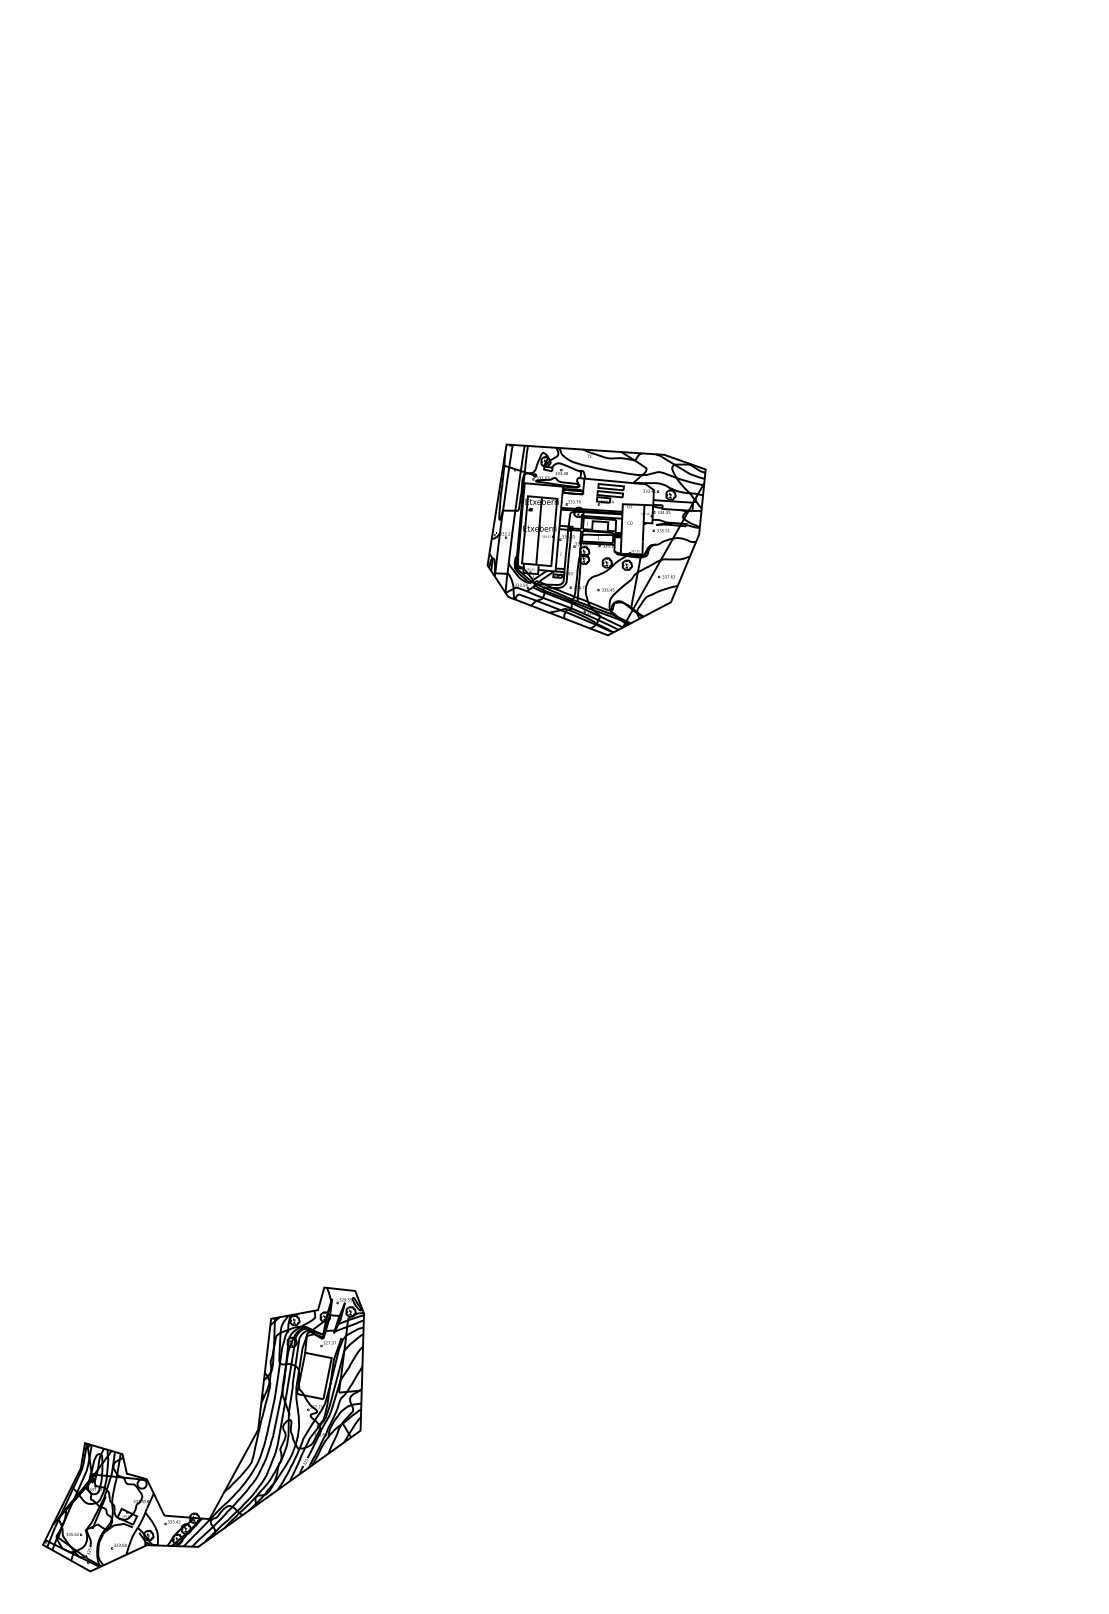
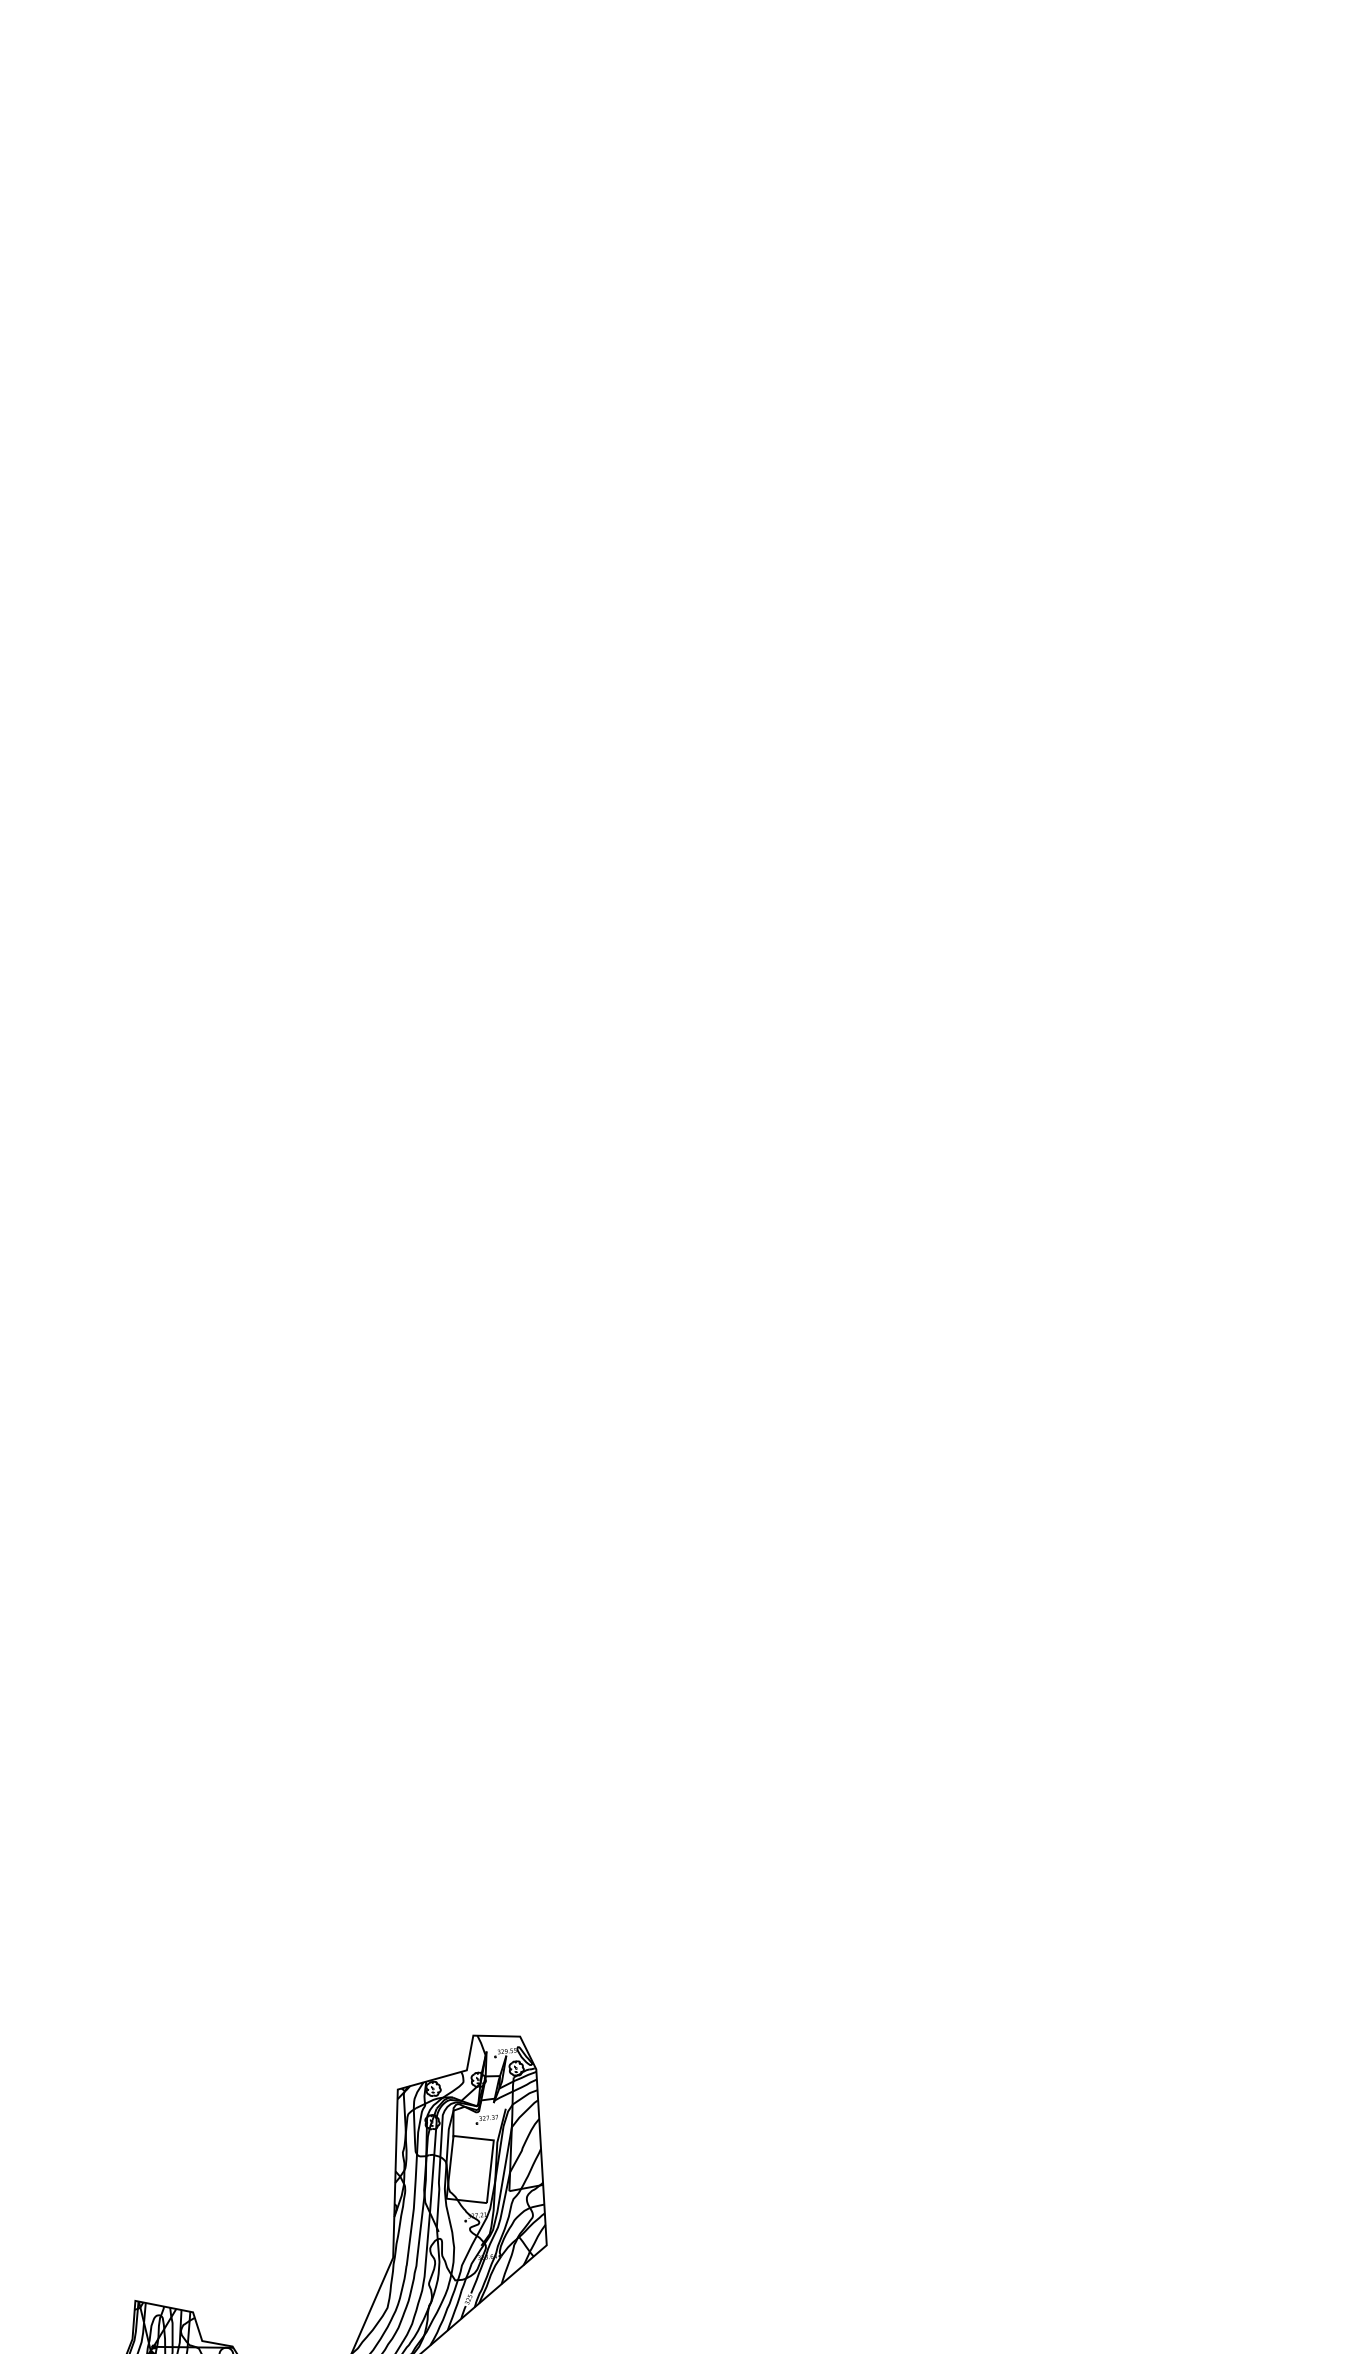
part: (596, 539) -> (781, 877), removed

